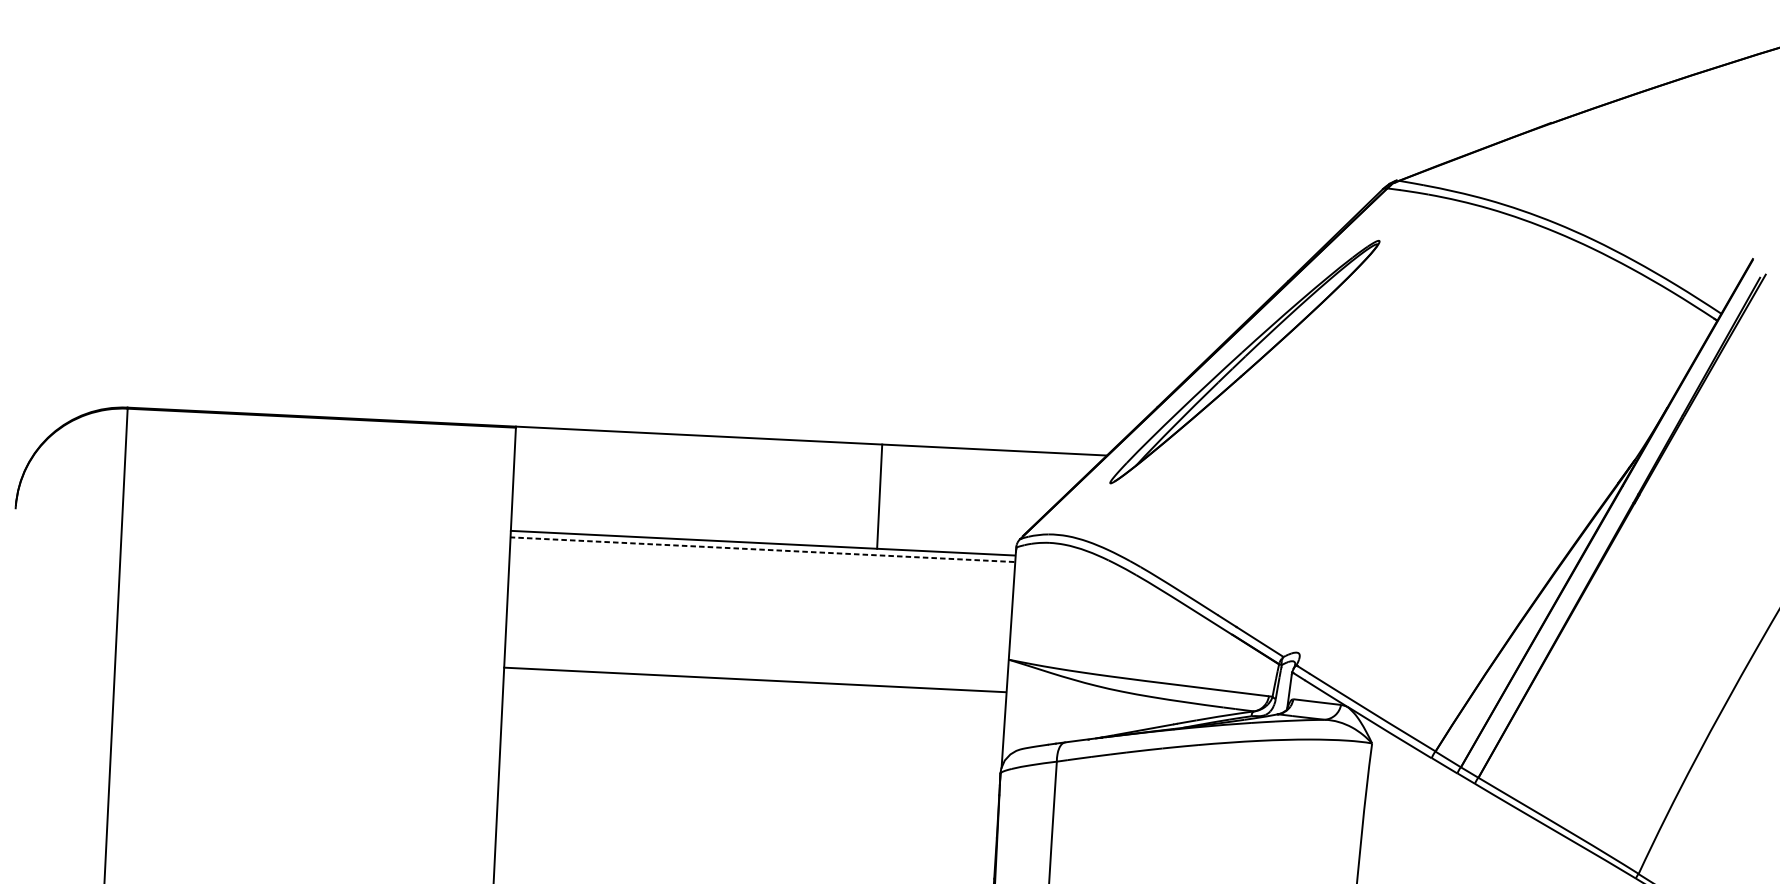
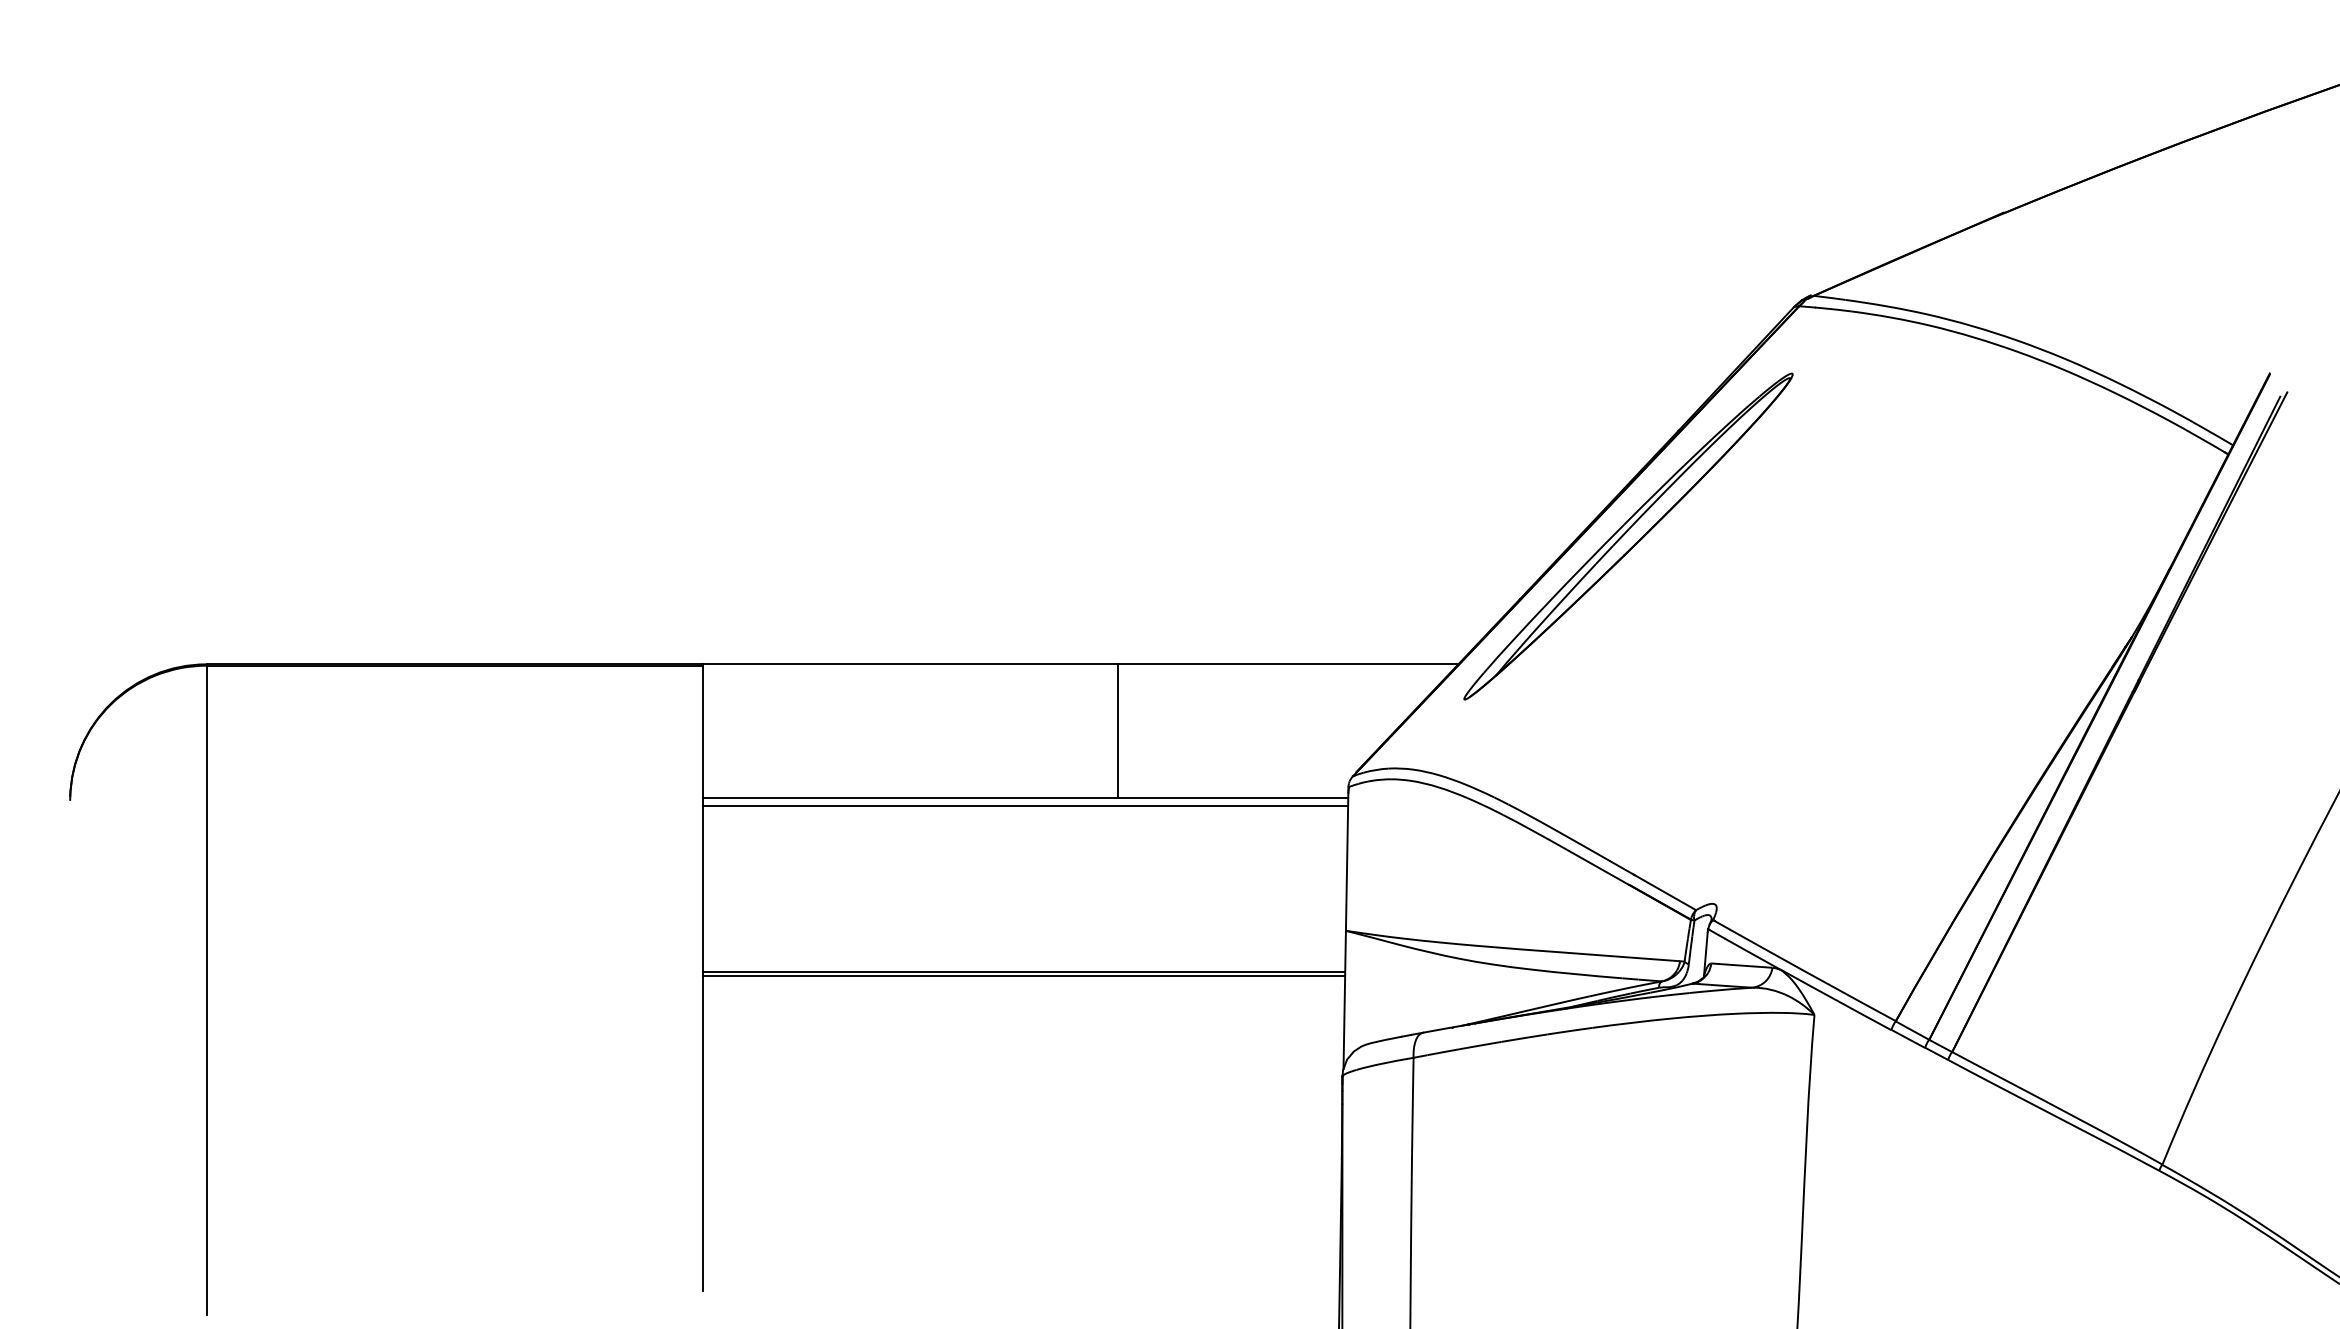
line: (879, 496) -> (1118, 730), moved
line: (762, 549) -> (1024, 805), dashed -> solid
line: (754, 682) -> (1023, 975), added

